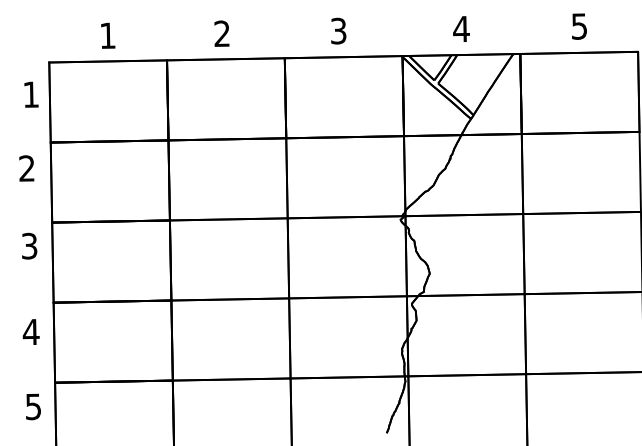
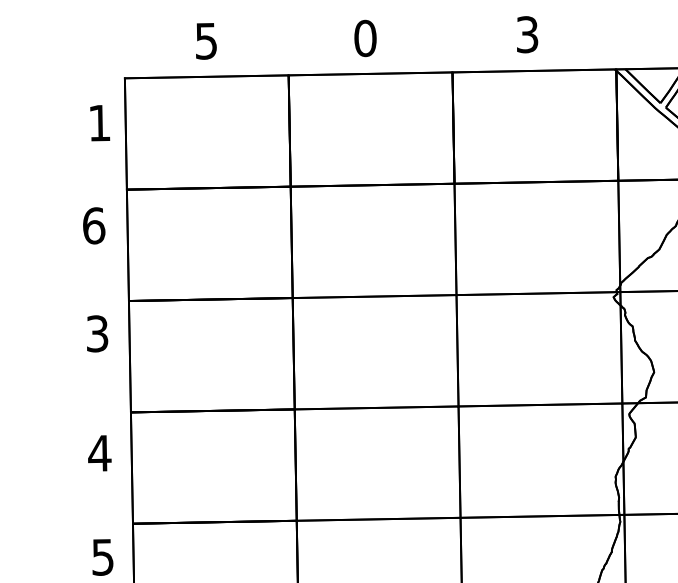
text: (222, 33) -> (365, 37), 2 -> 0
text: (107, 35) -> (205, 40), 1 -> 5
text: (27, 168) -> (94, 225), 2 -> 6

